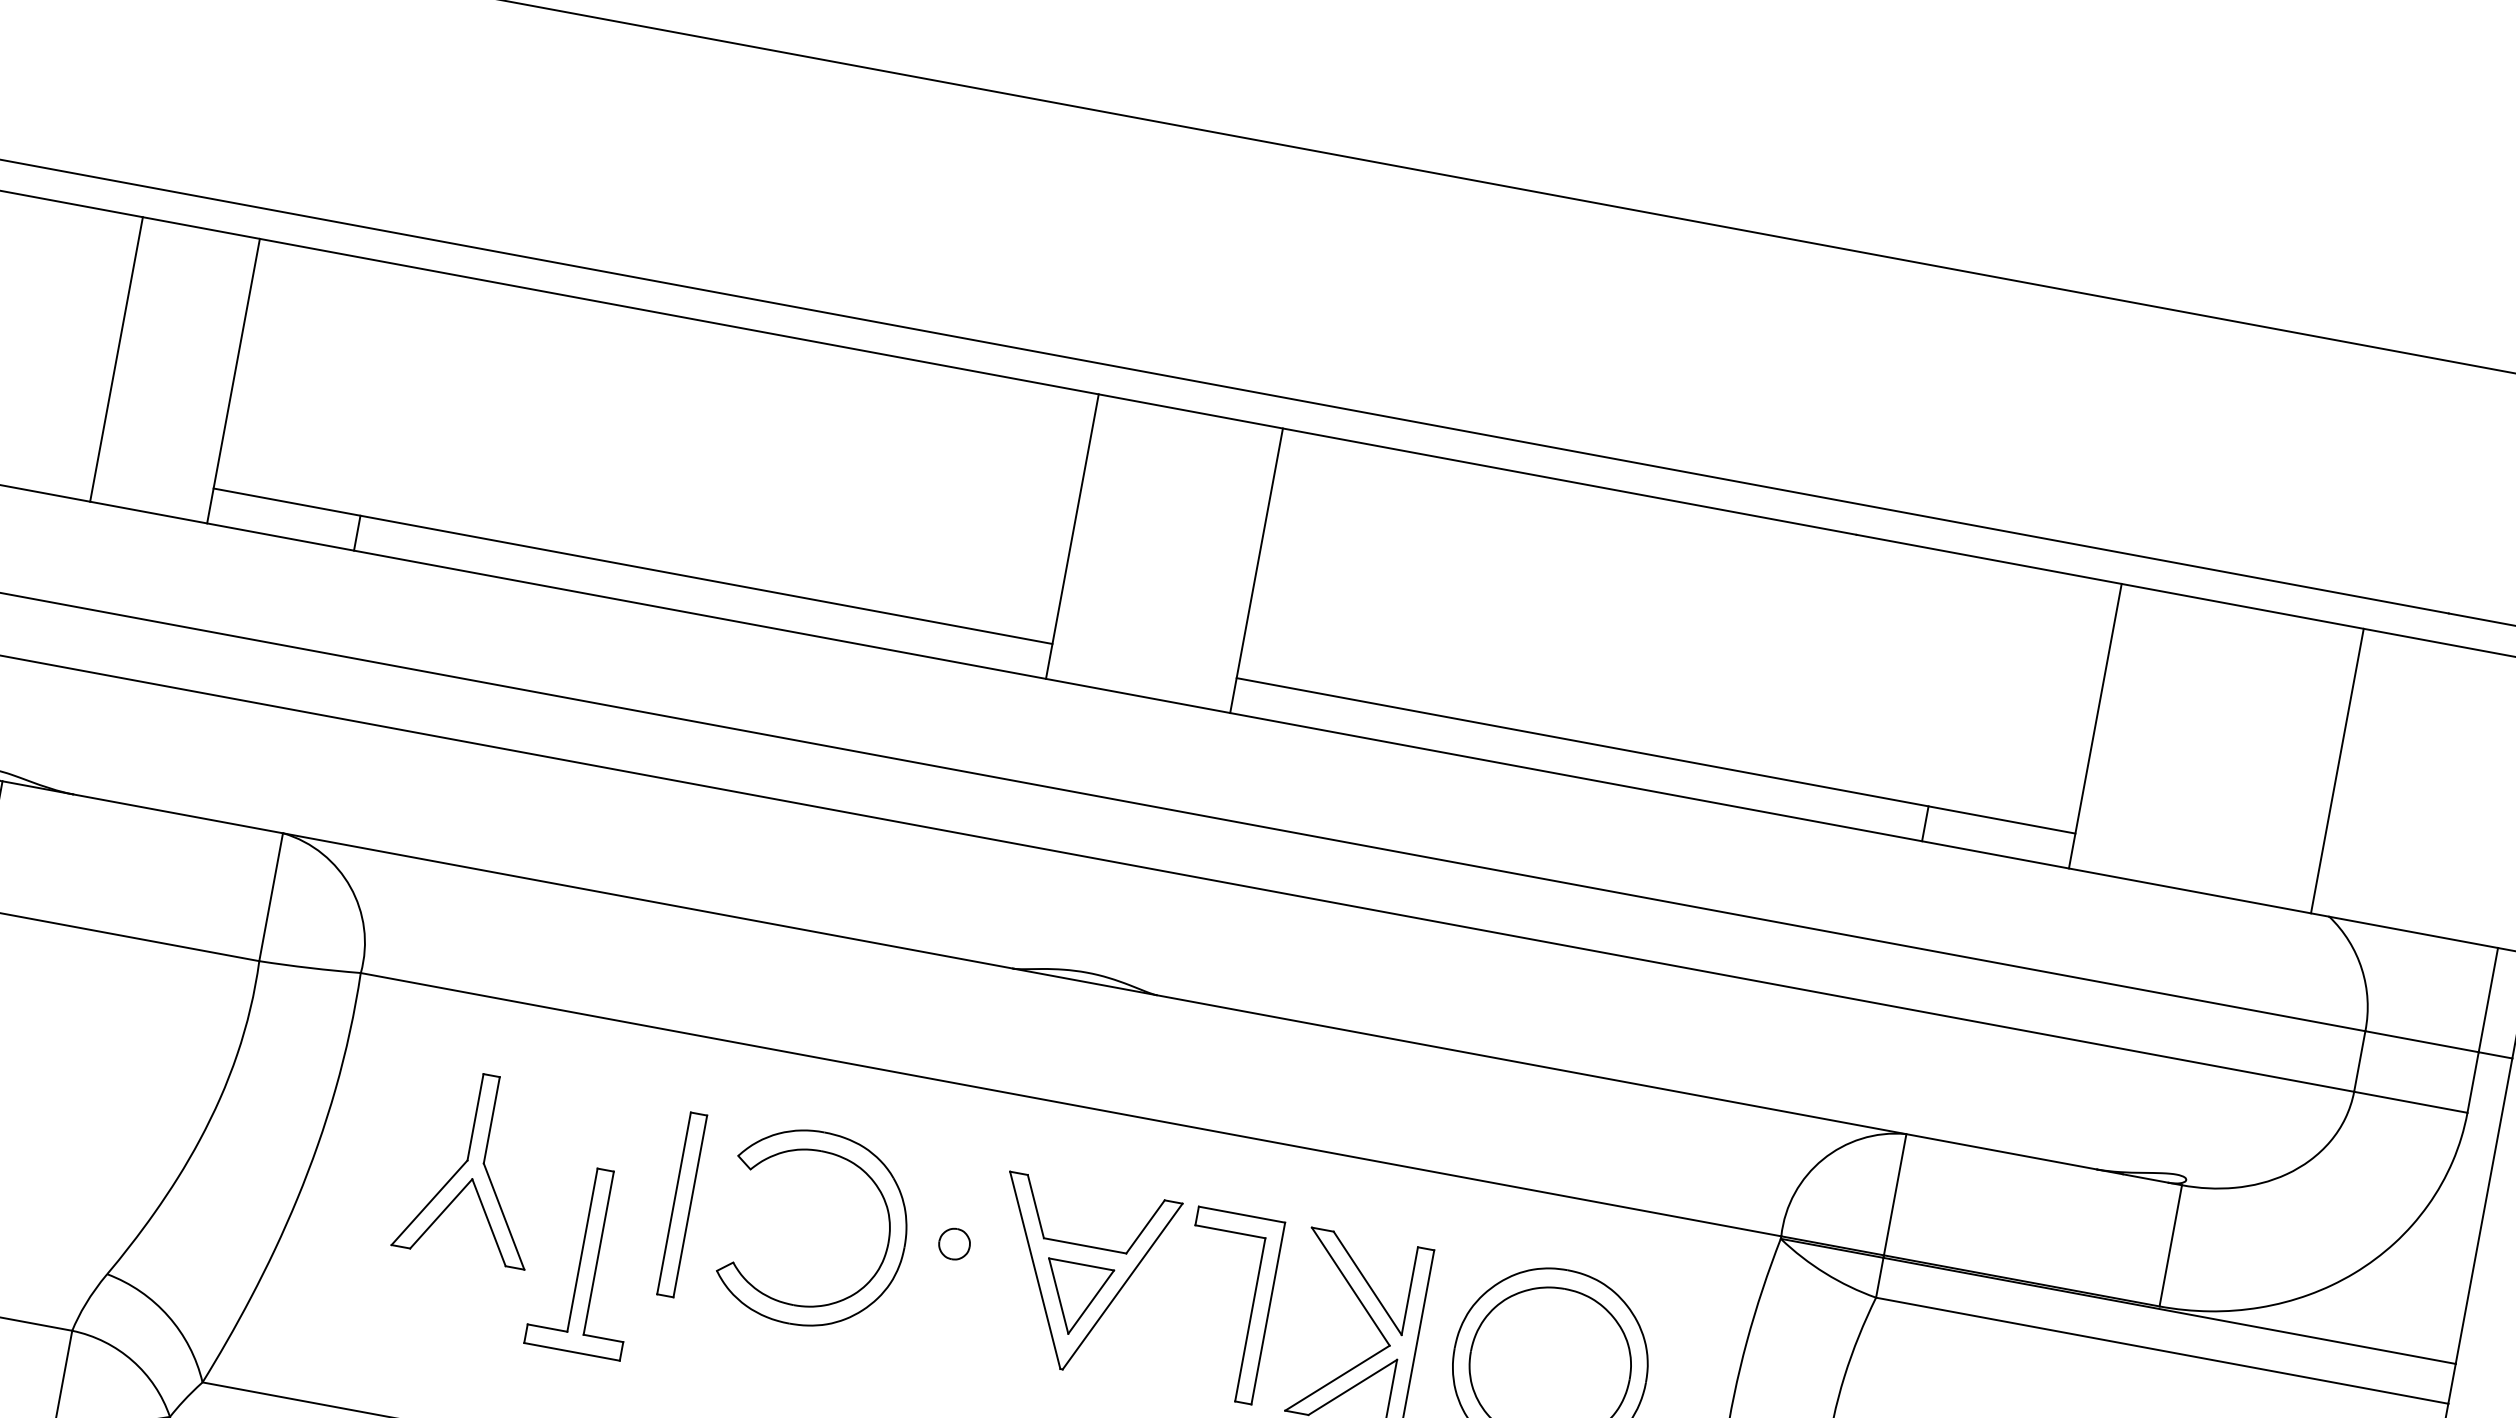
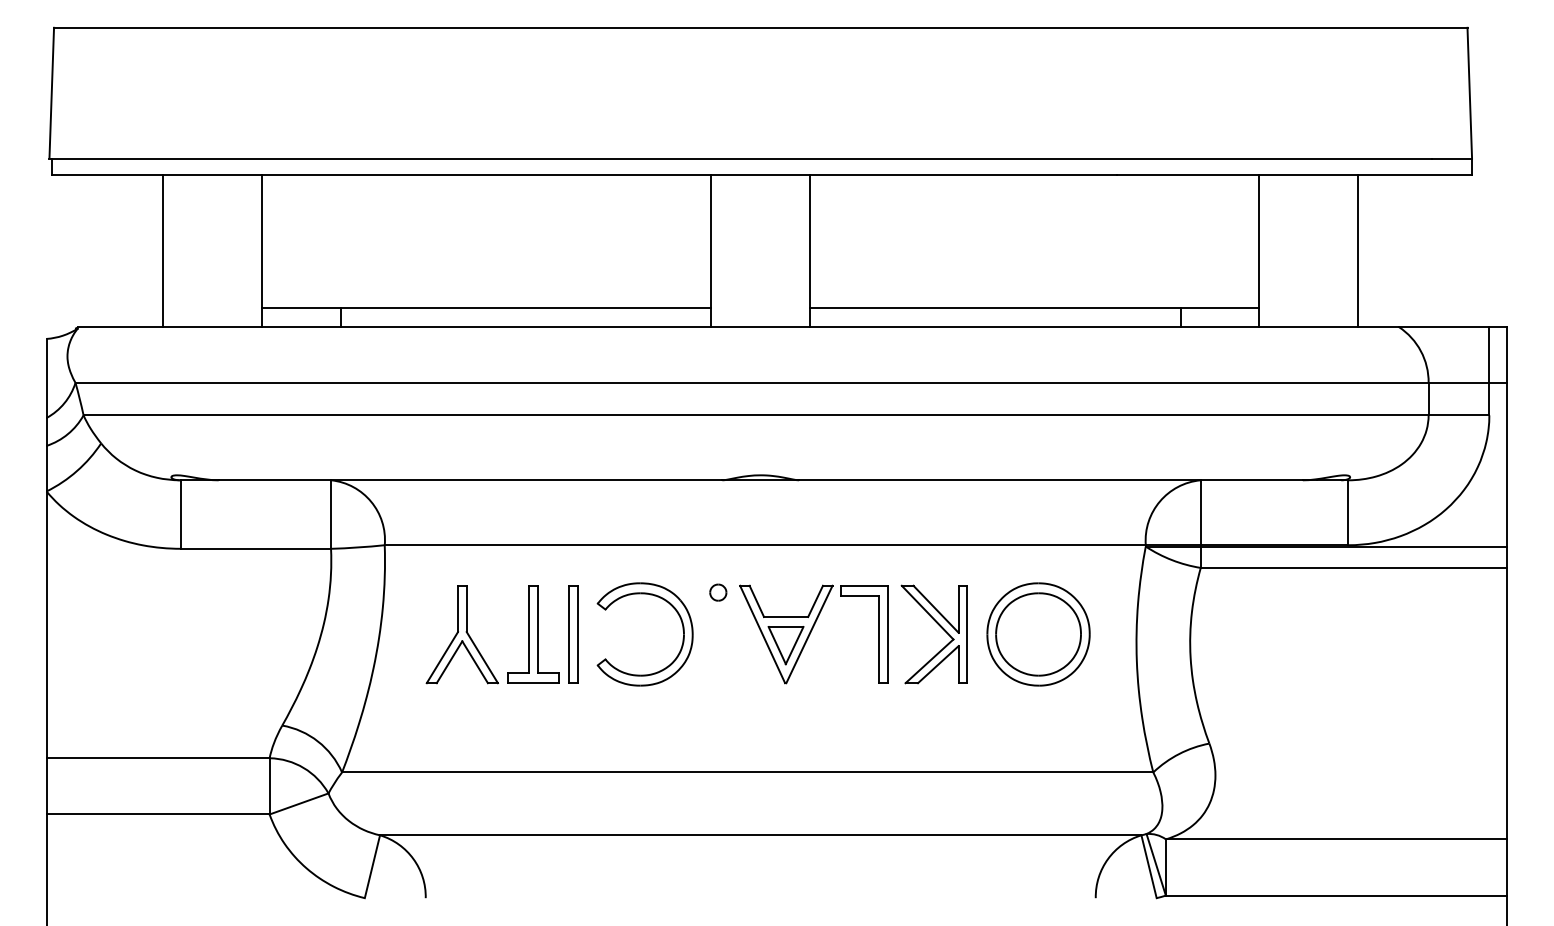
line: (116, 358) -> (163, 250), moved
line: (2338, 770) -> (1358, 250), moved
part: (954, 1243) -> (718, 592), moved
part: (588, 1261) -> (533, 634), moved

